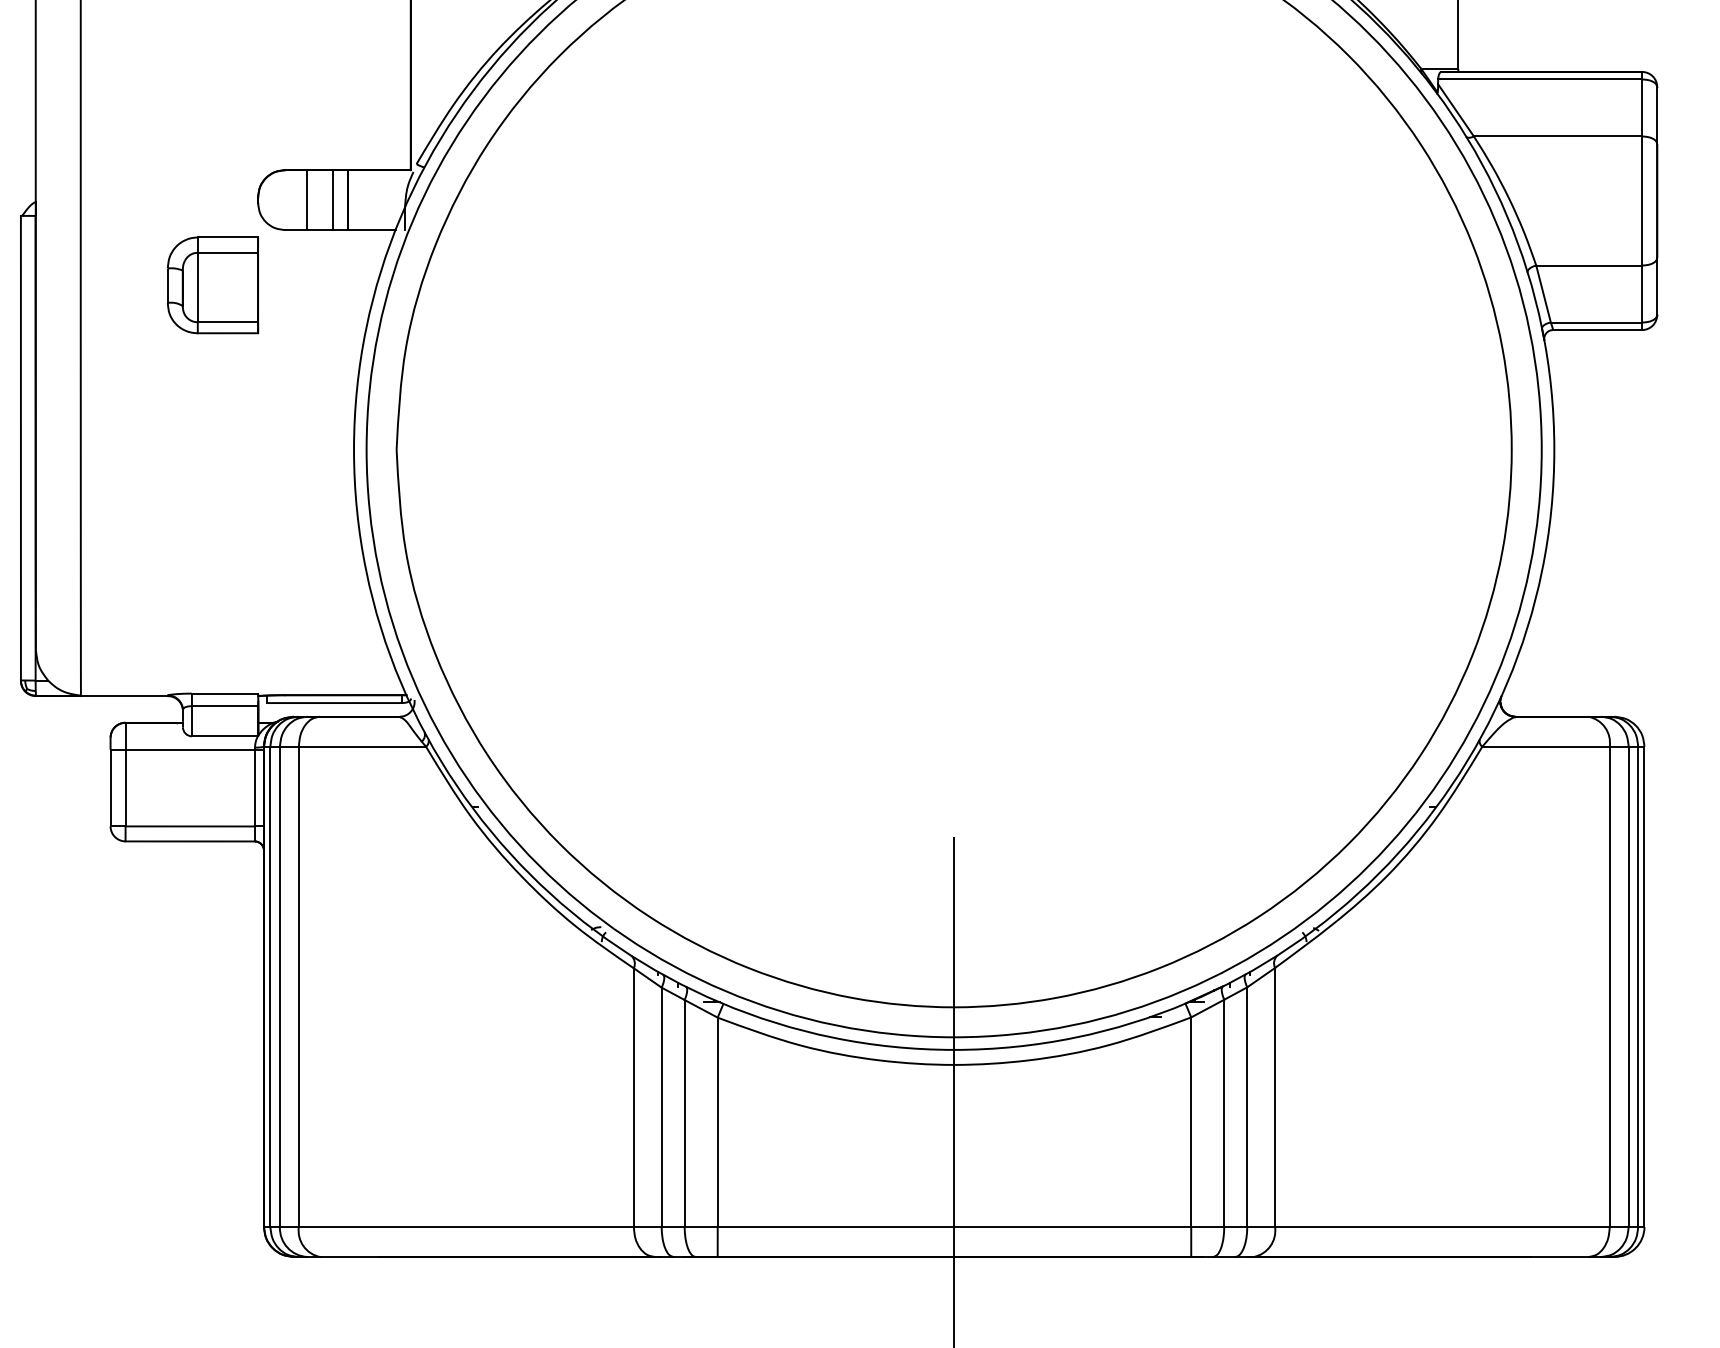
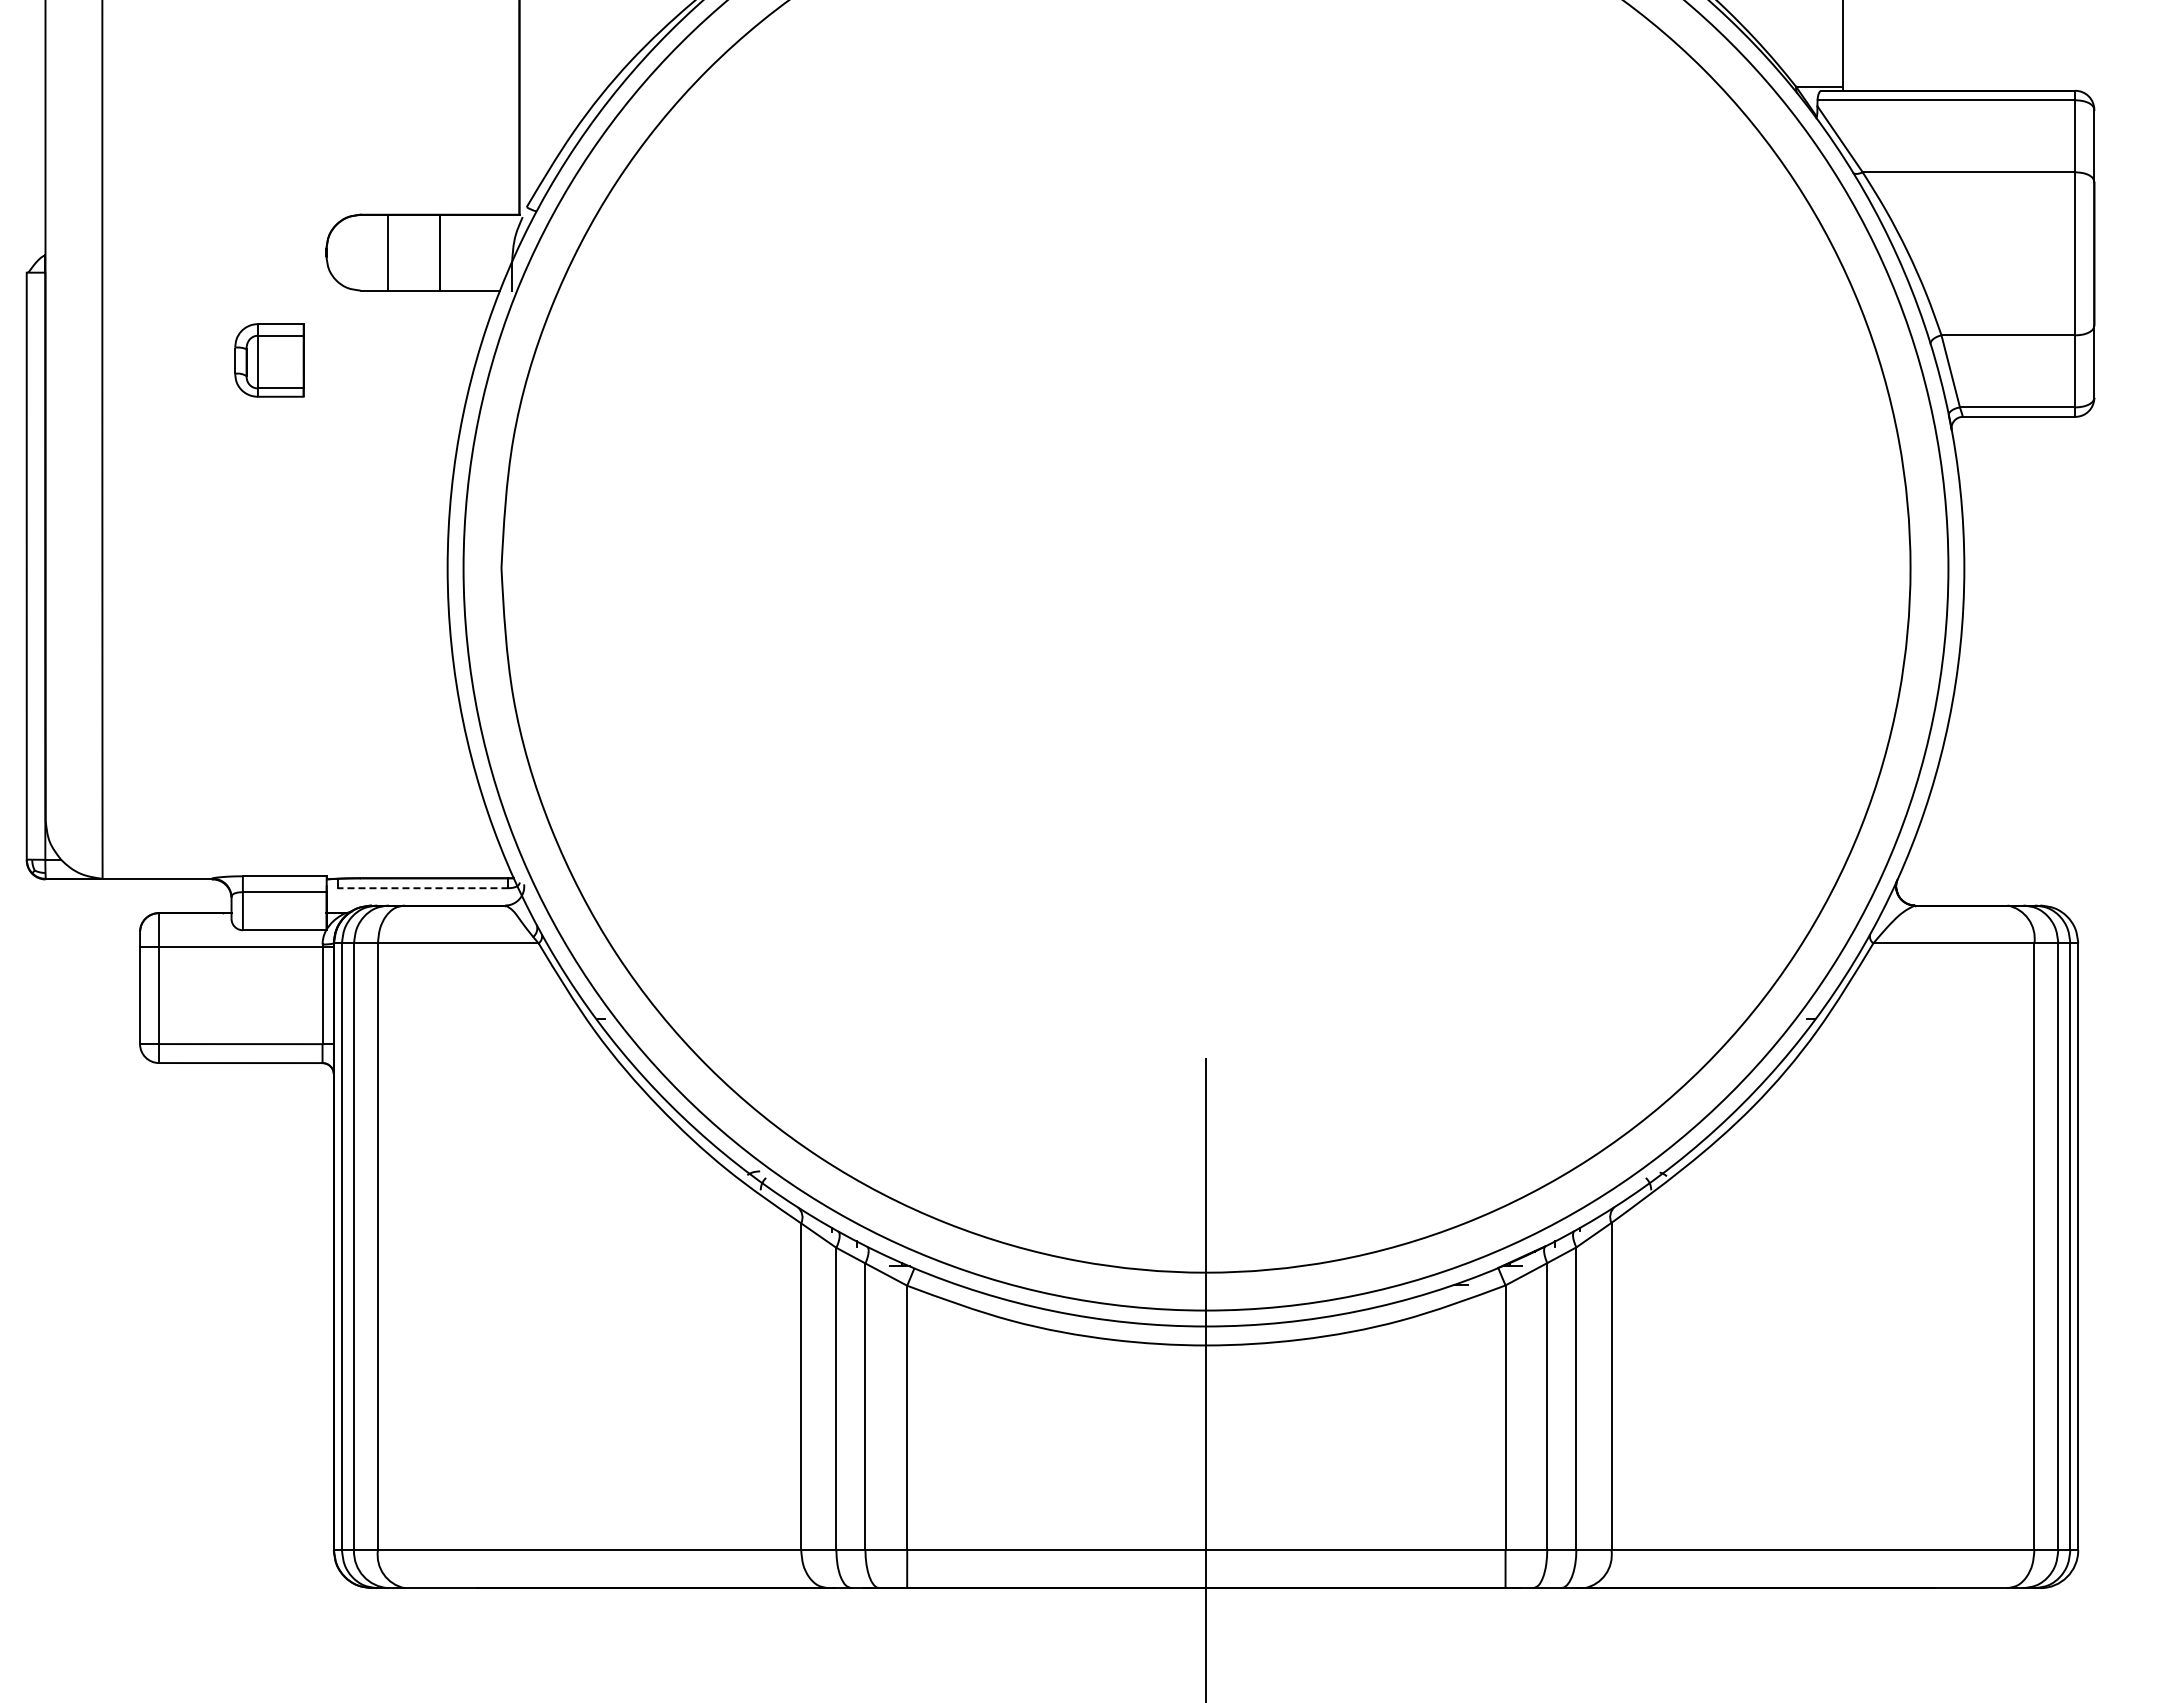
line: (333, 199) -> (421, 252), removed
part: (213, 285) -> (269, 360), size x0.6
line: (334, 703) -> (422, 888), solid -> dashed

